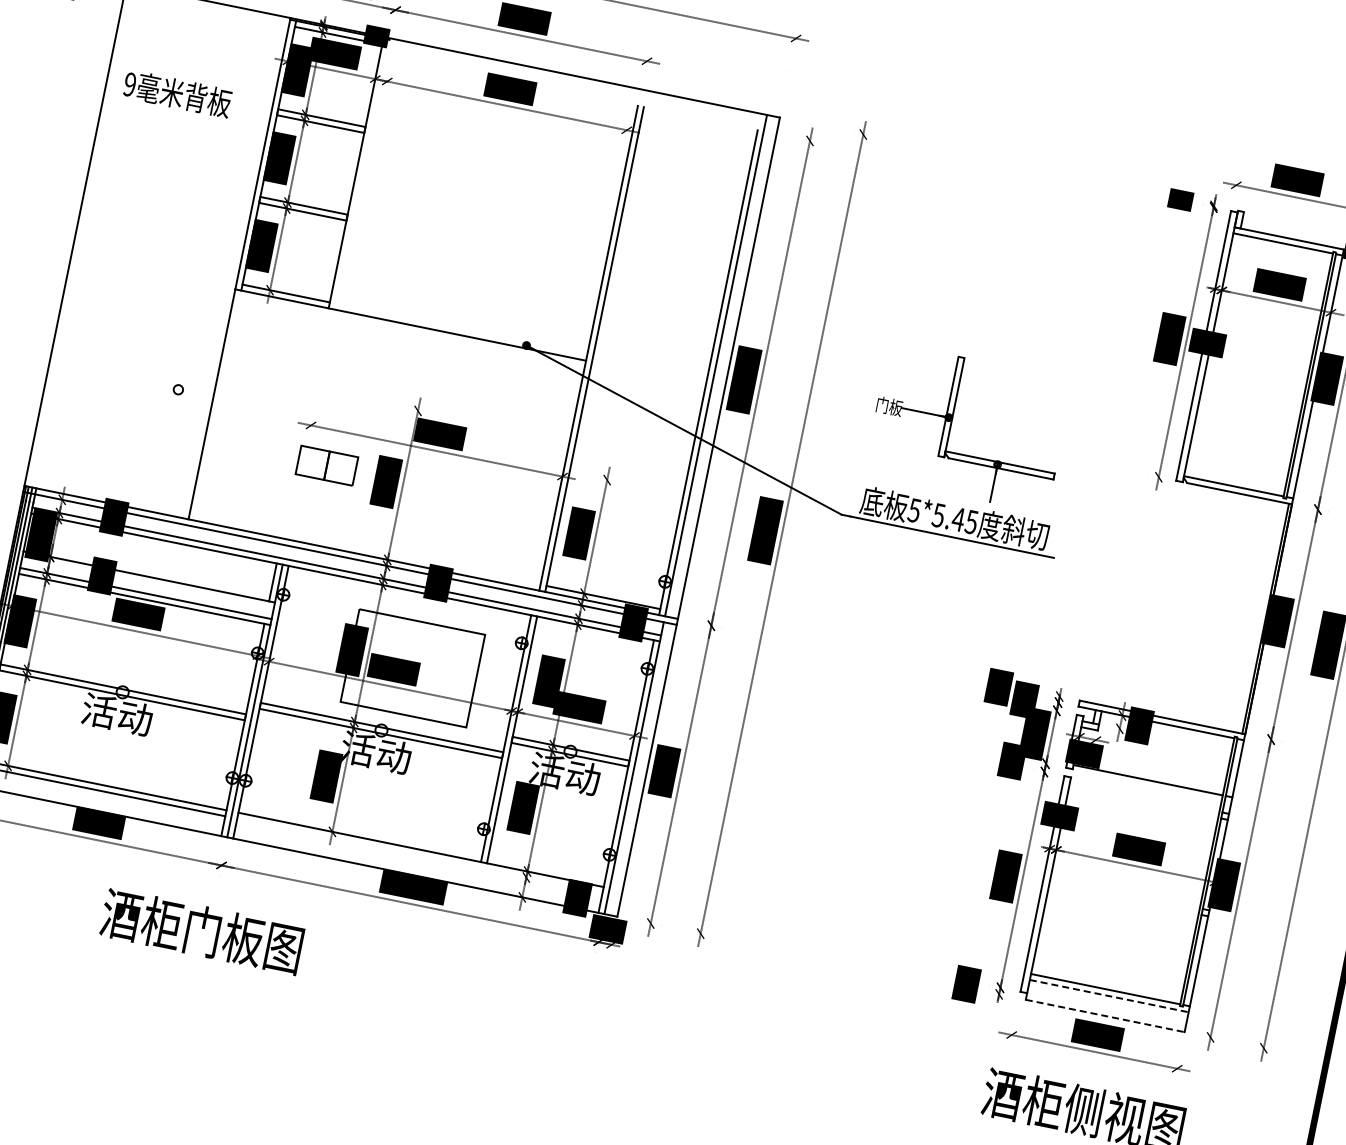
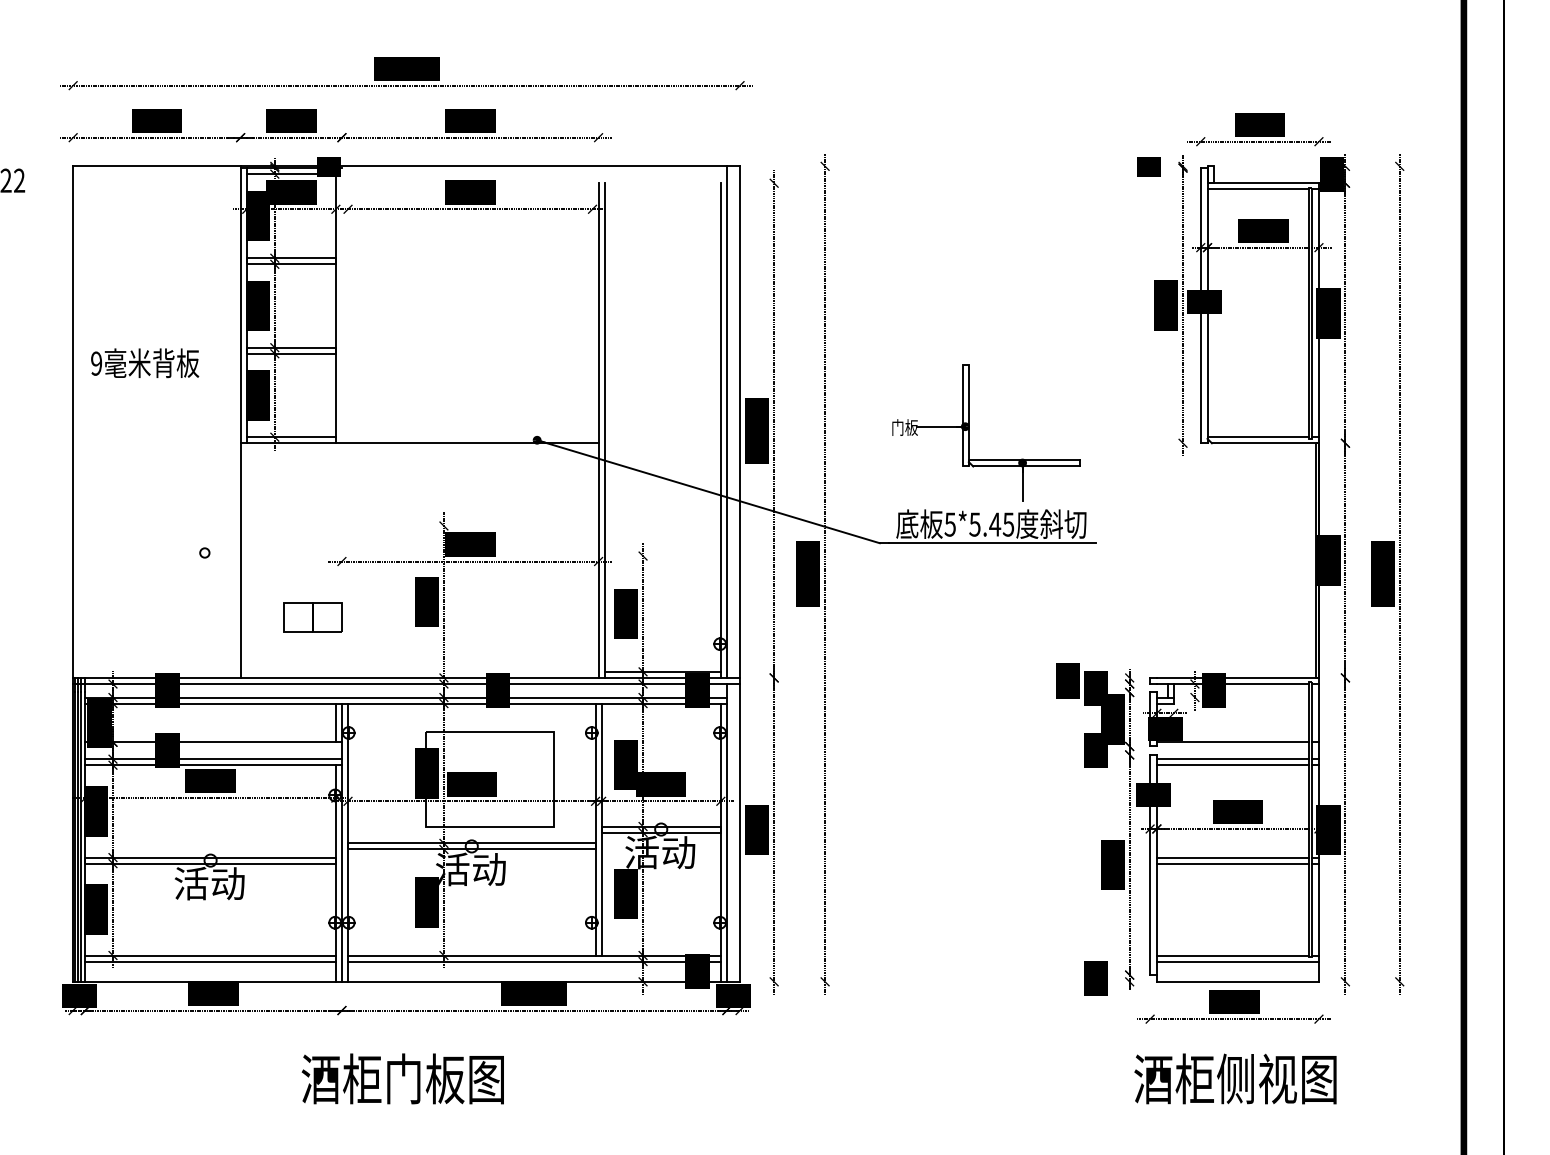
text: (177, 94) -> (145, 363), moved
part: (326, 465) -> (312, 617), moved
line: (1144, 797) -> (1232, 759), added
line: (1143, 802) -> (1232, 765), added
line: (419, 855) -> (534, 961), added
line: (1124, 893) -> (1232, 857), added
line: (1123, 898) -> (1232, 863), added
text: (201, 930) -> (402, 1078), moved
line: (1109, 996) -> (1238, 961), dashed -> solid
line: (1105, 1015) -> (1238, 981), dashed -> solid

